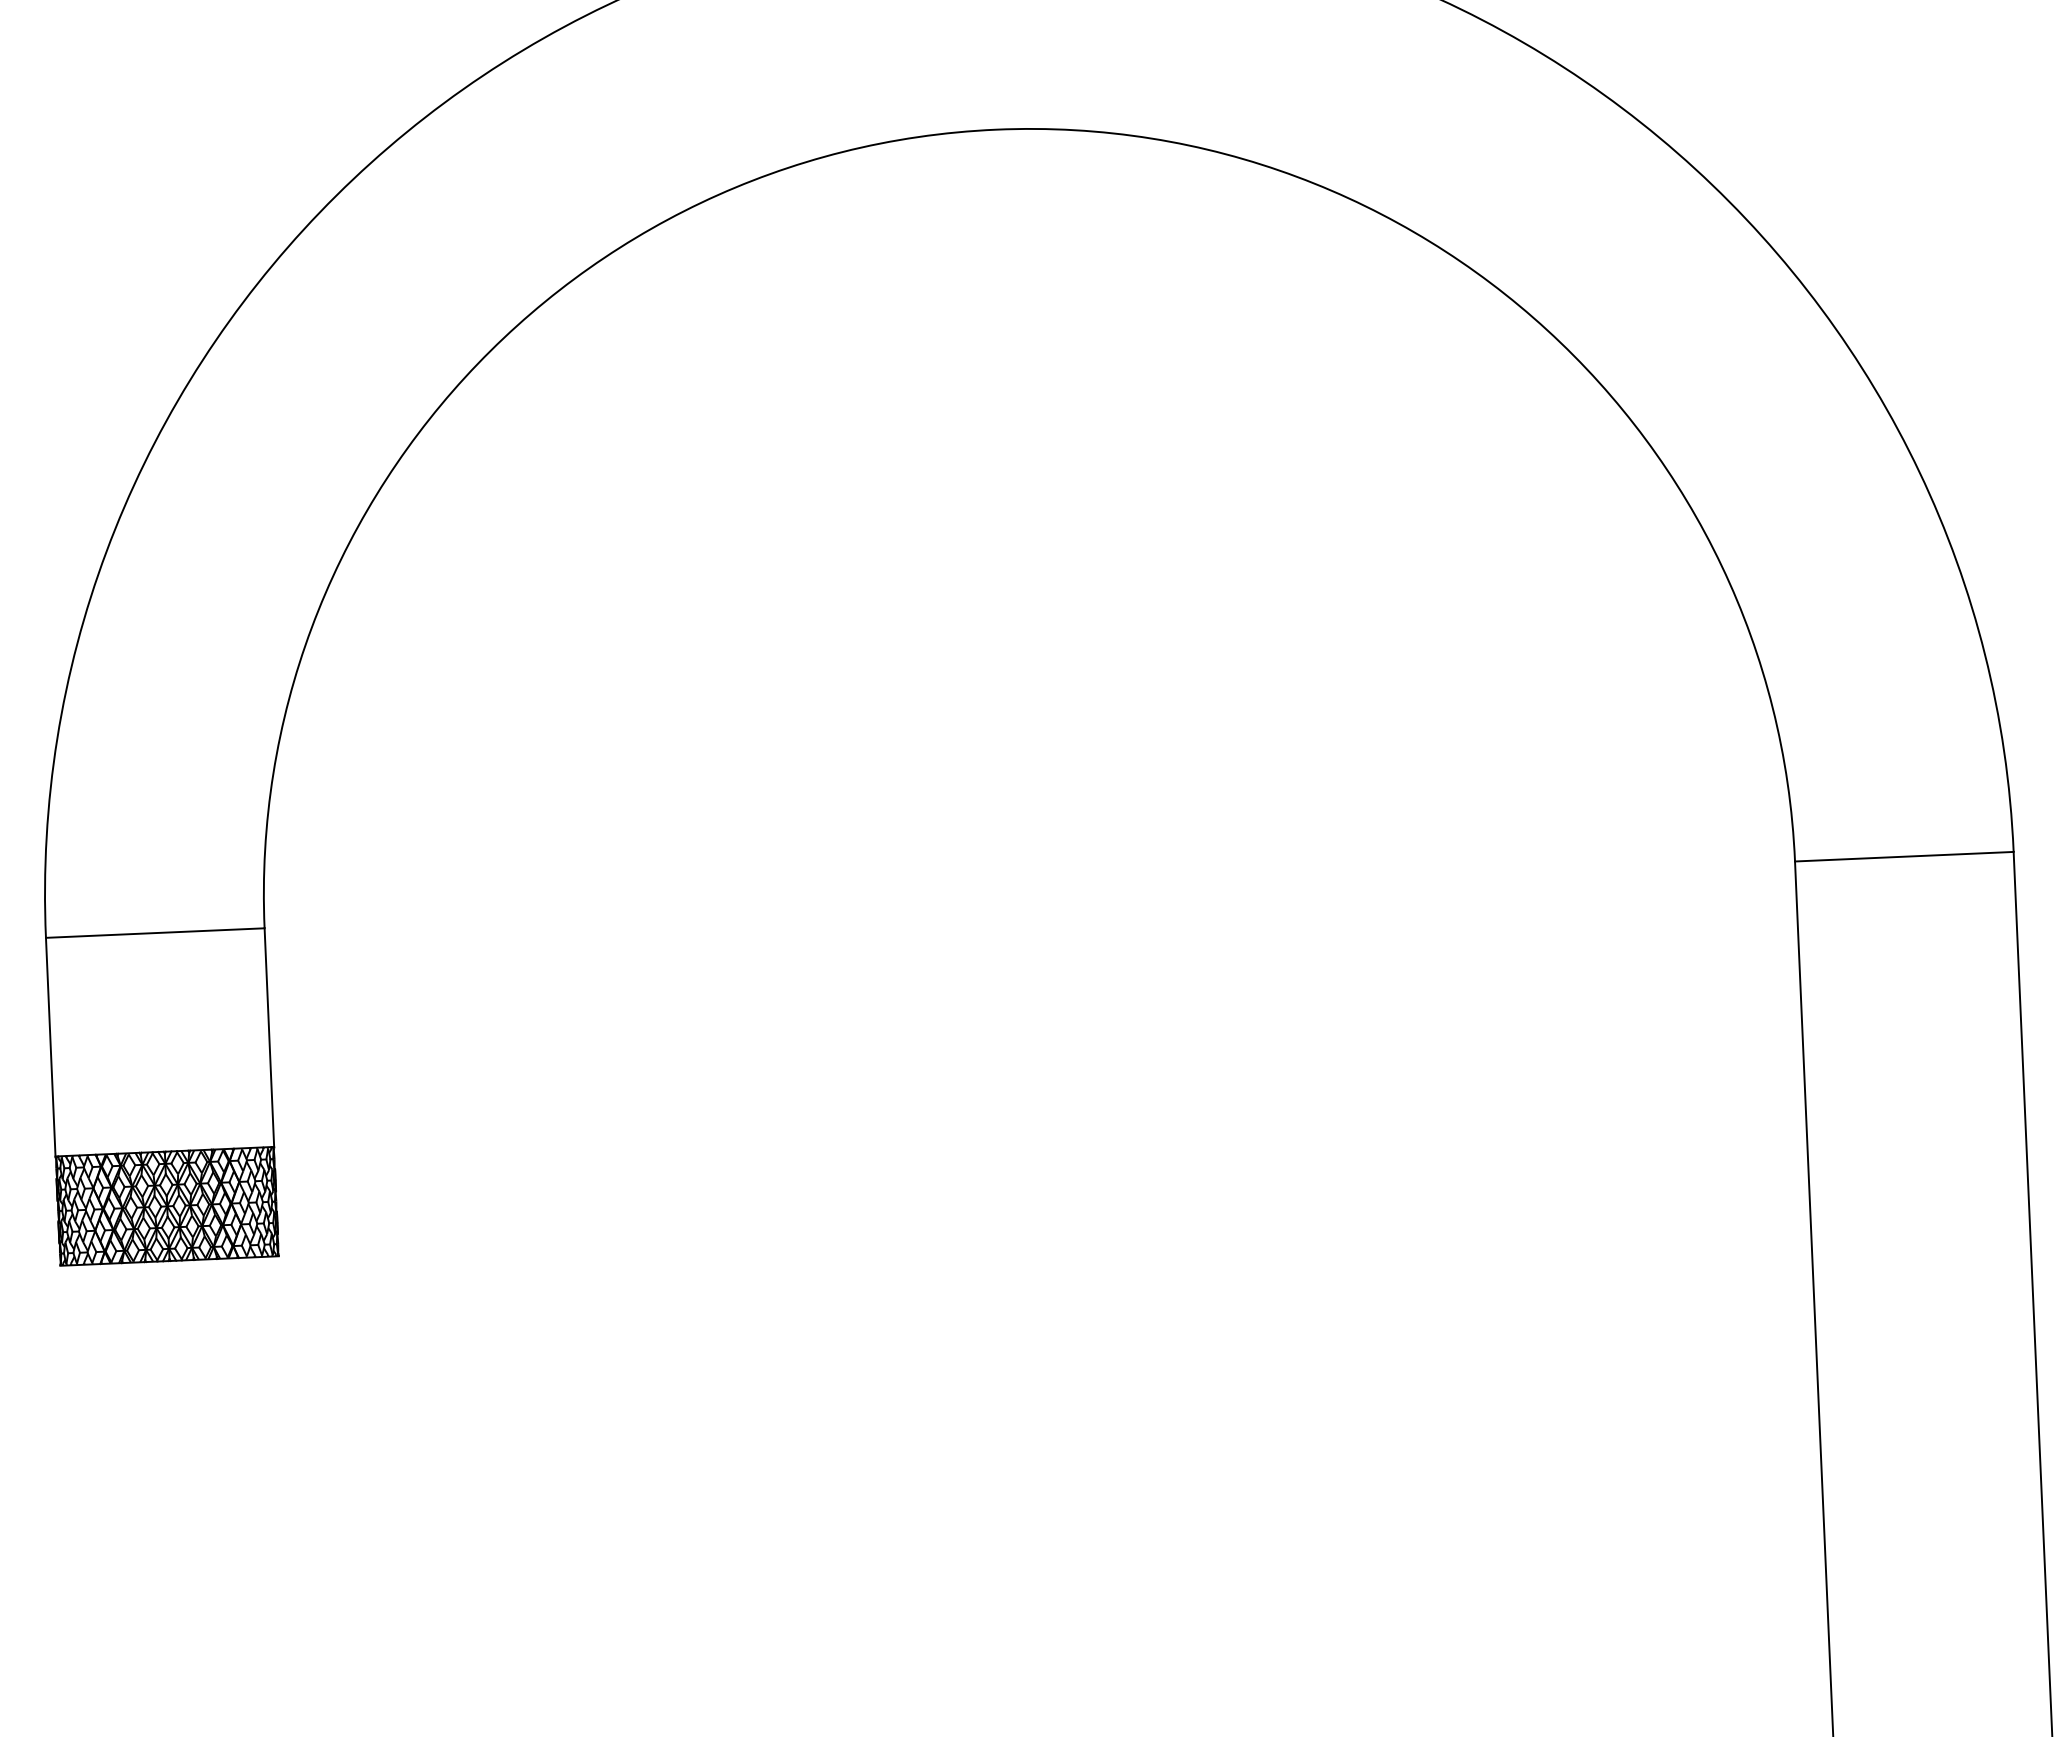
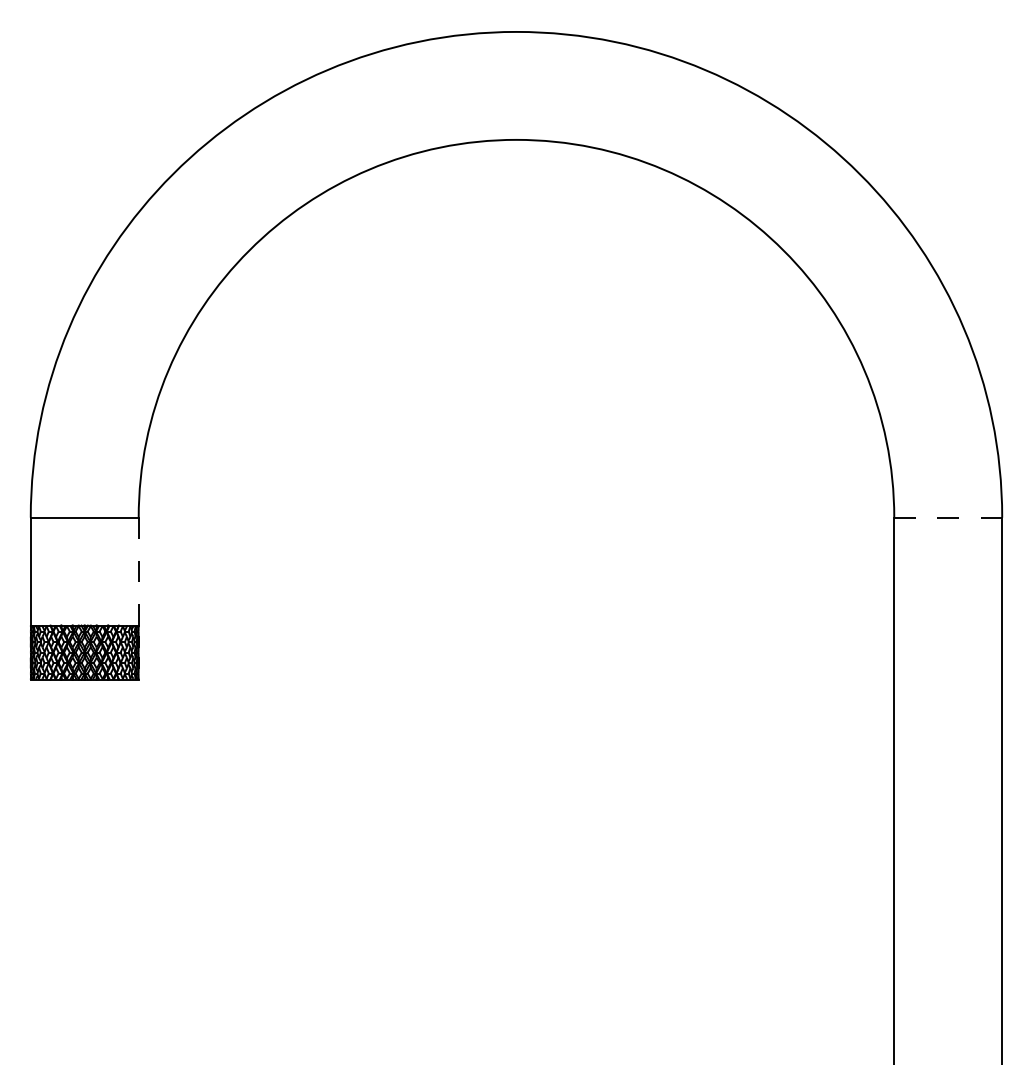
line: (1904, 856) -> (948, 517), solid -> dashed
line: (268, 1037) -> (138, 571), solid -> dashed

